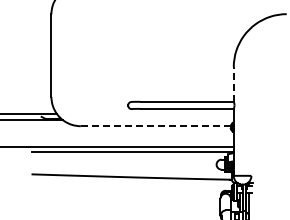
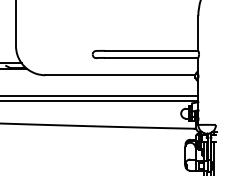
line: (233, 83) -> (198, 32), dashed -> solid
line: (155, 126) -> (120, 75), dashed -> solid

